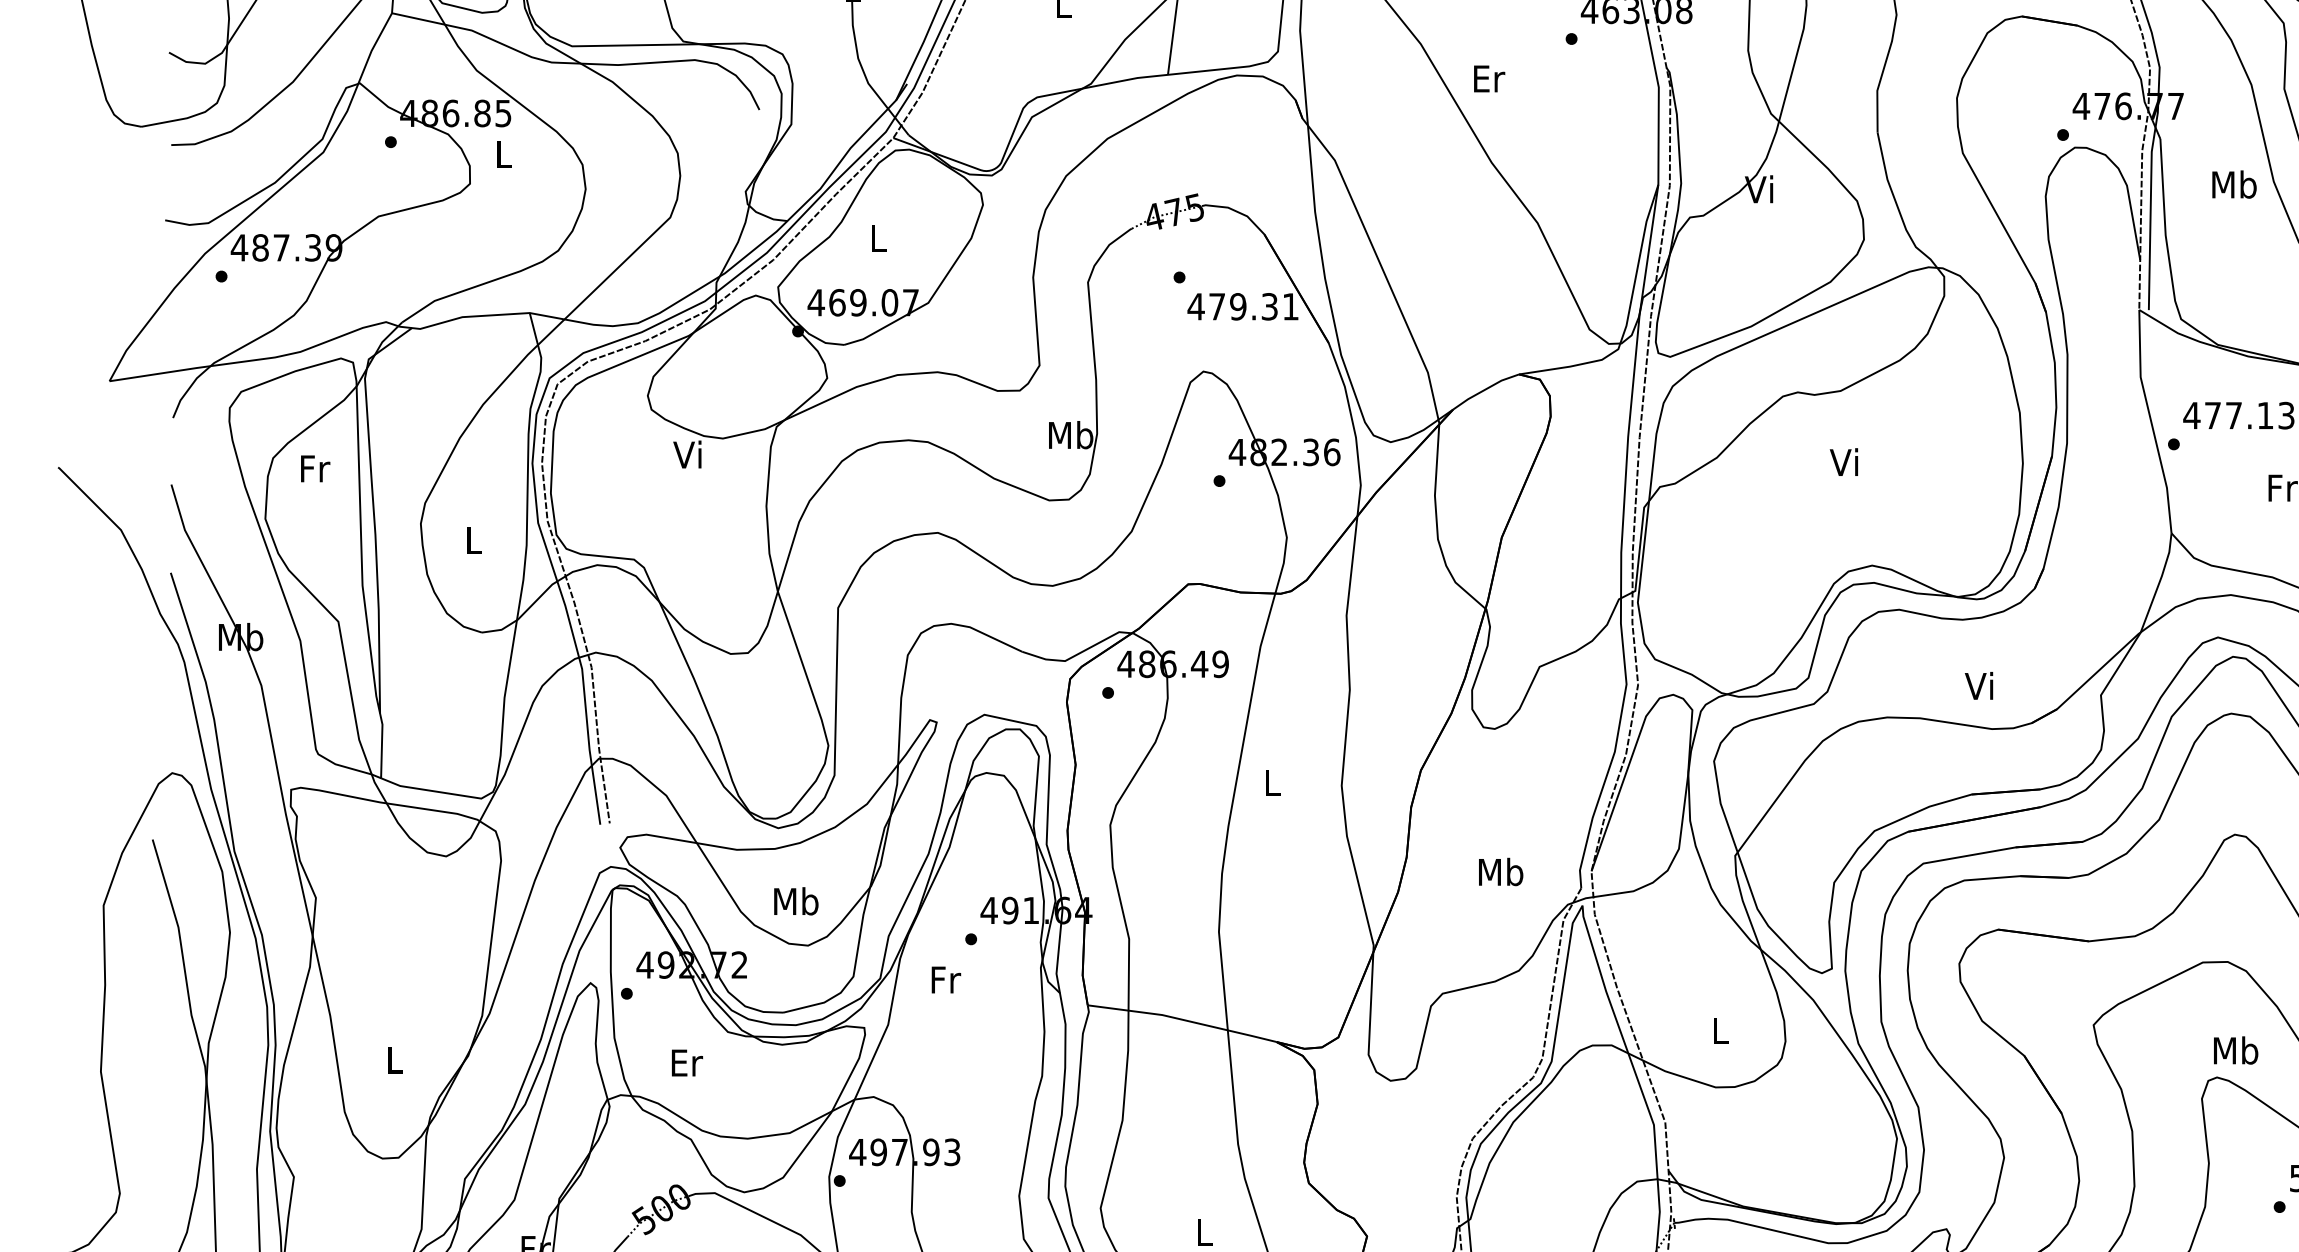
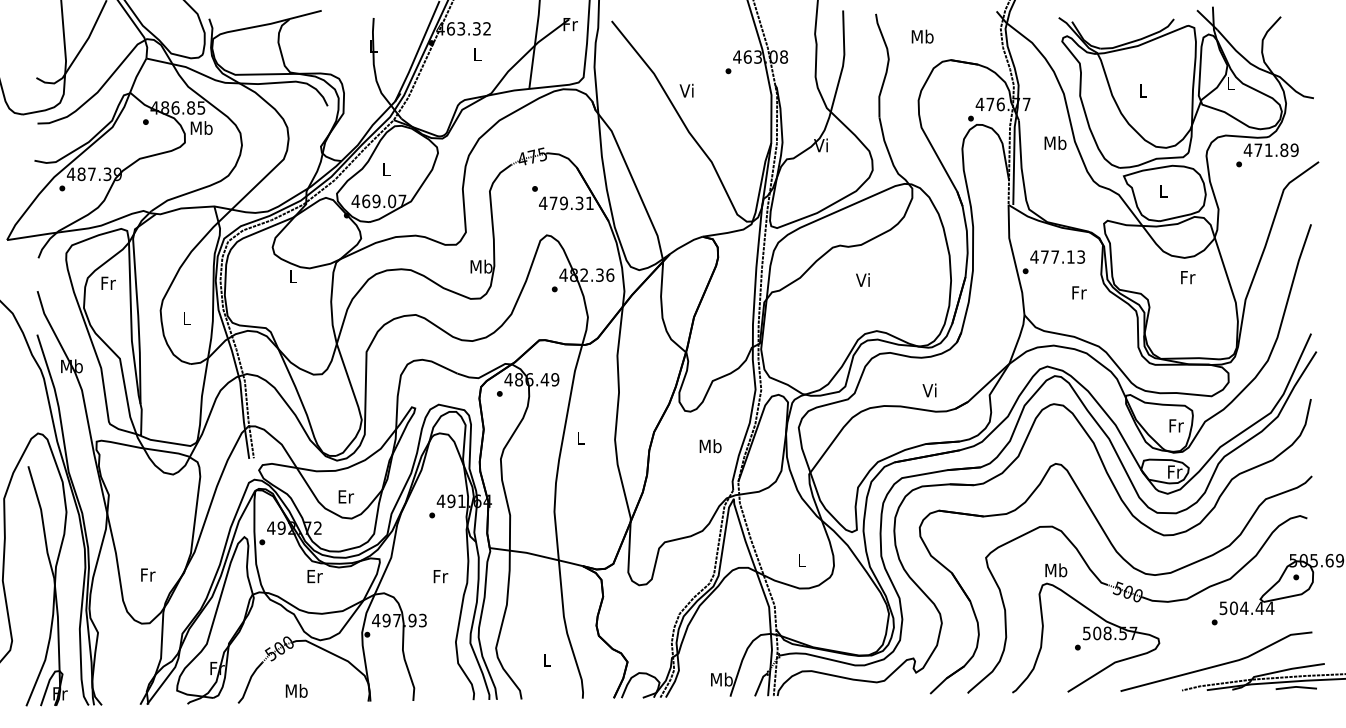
text: (1488, 78) -> (687, 90), Er -> Vi
text: (503, 153) -> (201, 127), L -> Mb
text: (688, 454) -> (292, 276), Vi -> L
text: (1500, 872) -> (710, 446), moved
text: (795, 900) -> (345, 496), Mb -> Er
text: (945, 979) -> (440, 576), moved
text: (396, 1058) -> (148, 574), L -> Fr
text: (685, 1062) -> (314, 576), moved

